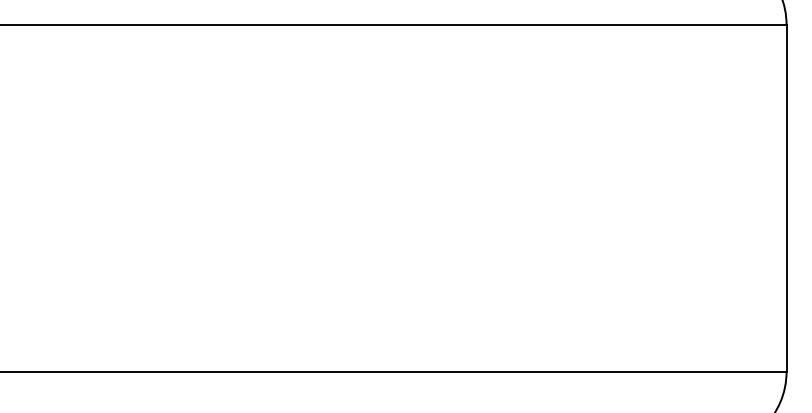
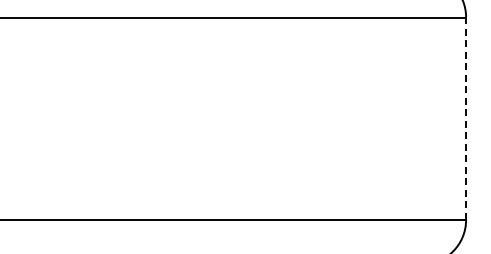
line: (787, 198) -> (466, 118), solid -> dashed

